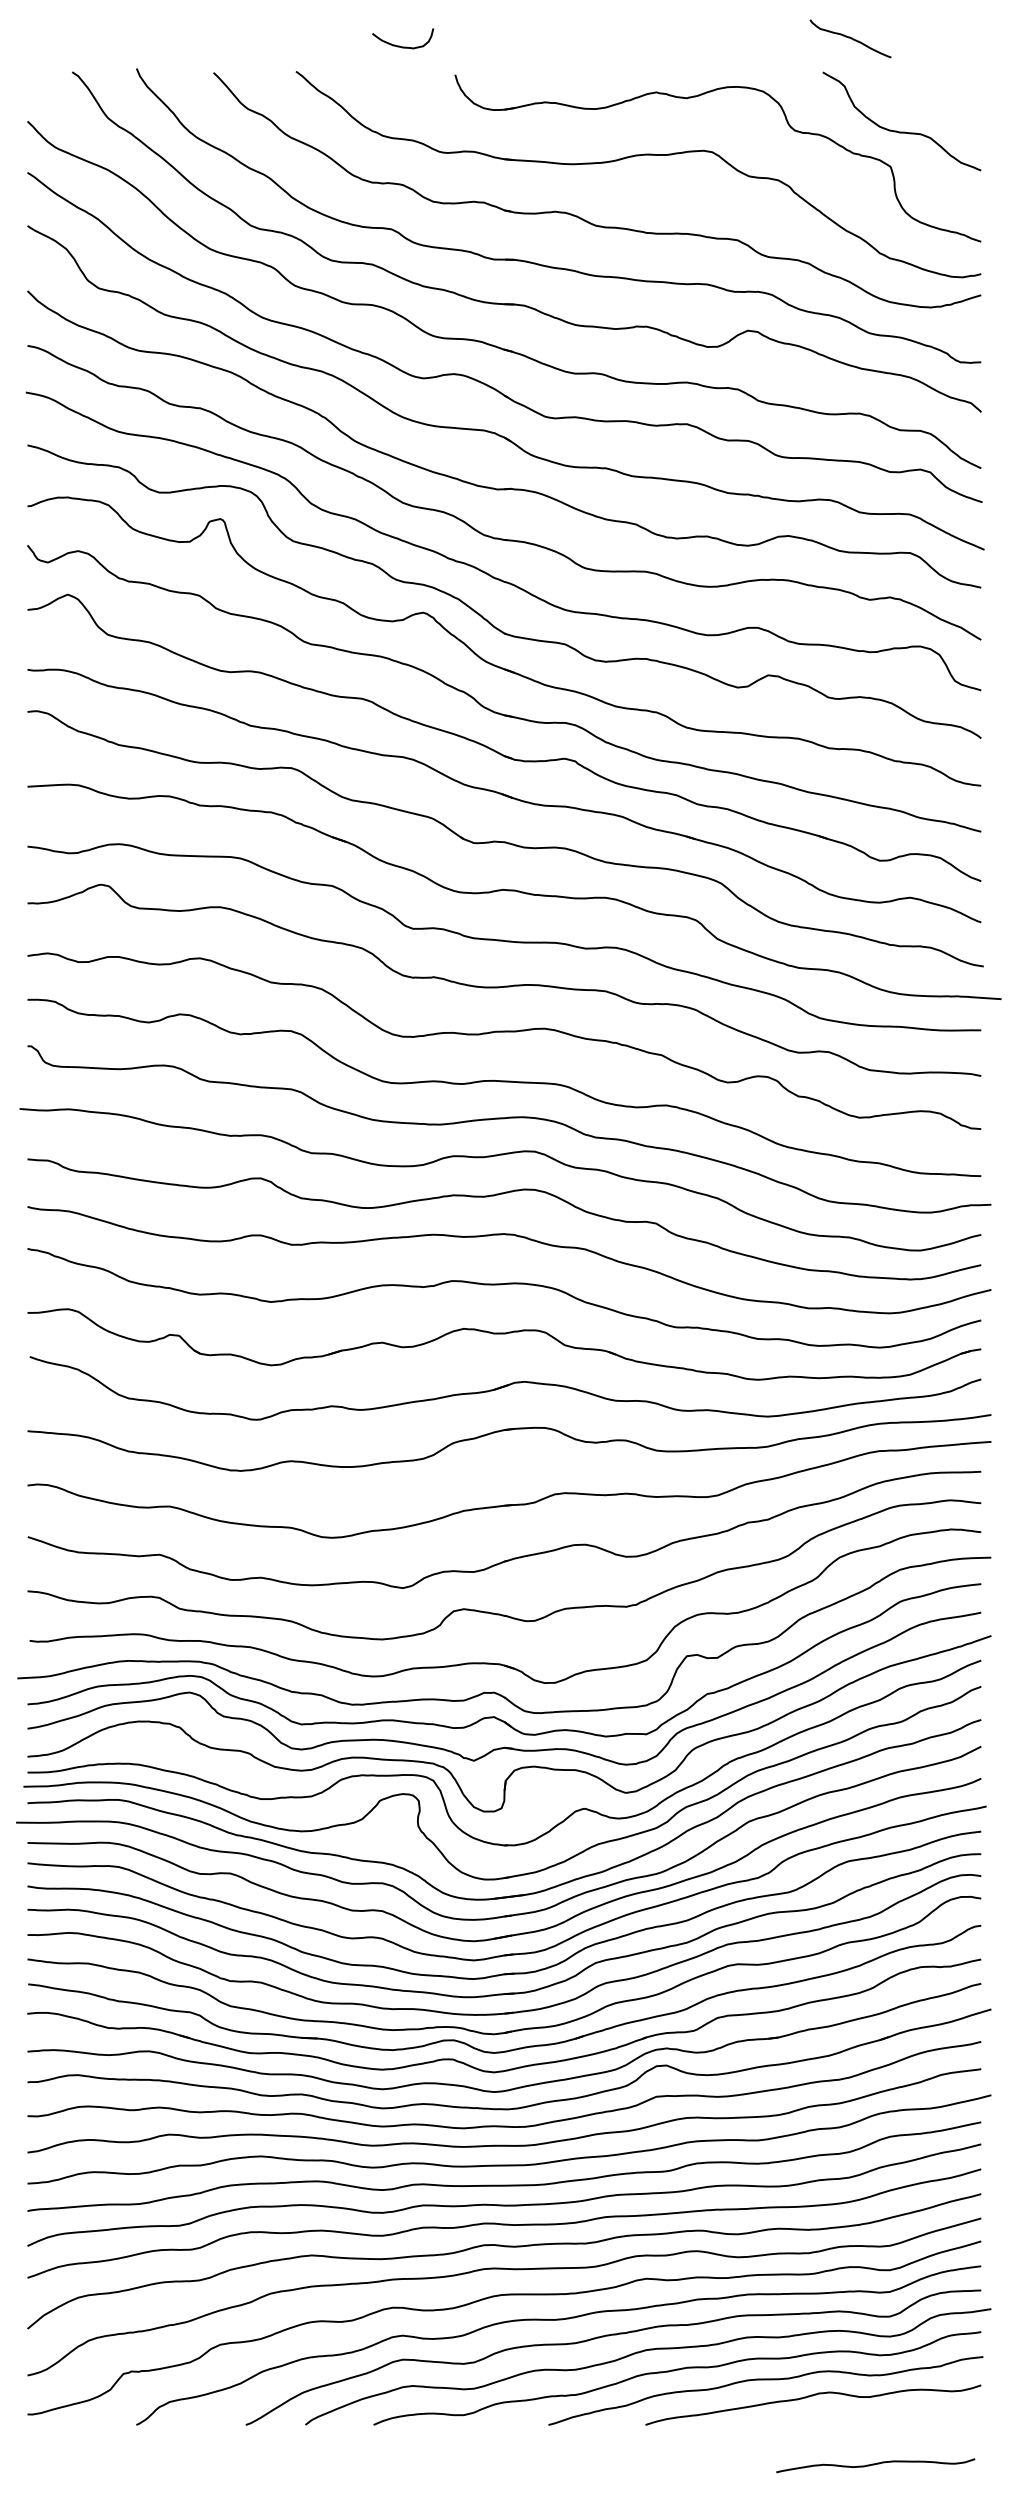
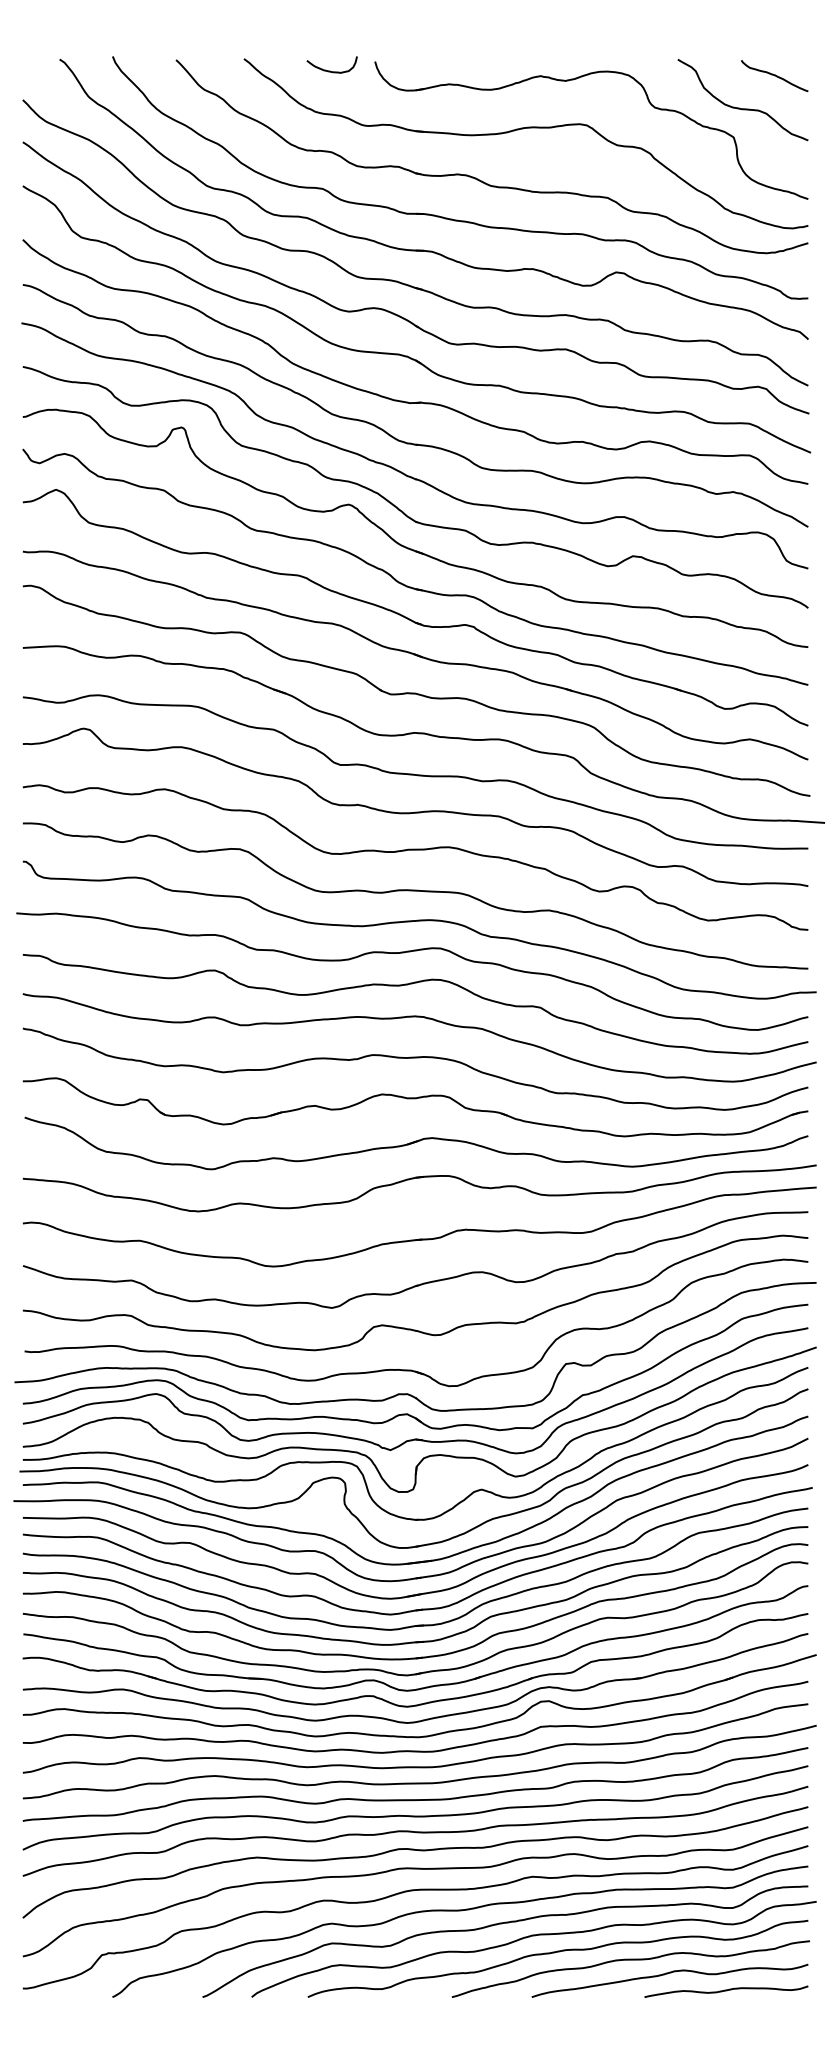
curve: (850, 39) -> (774, 76), moved
curve: (401, 45) -> (330, 70), moved
curve: (875, 2465) -> (726, 1991), moved

